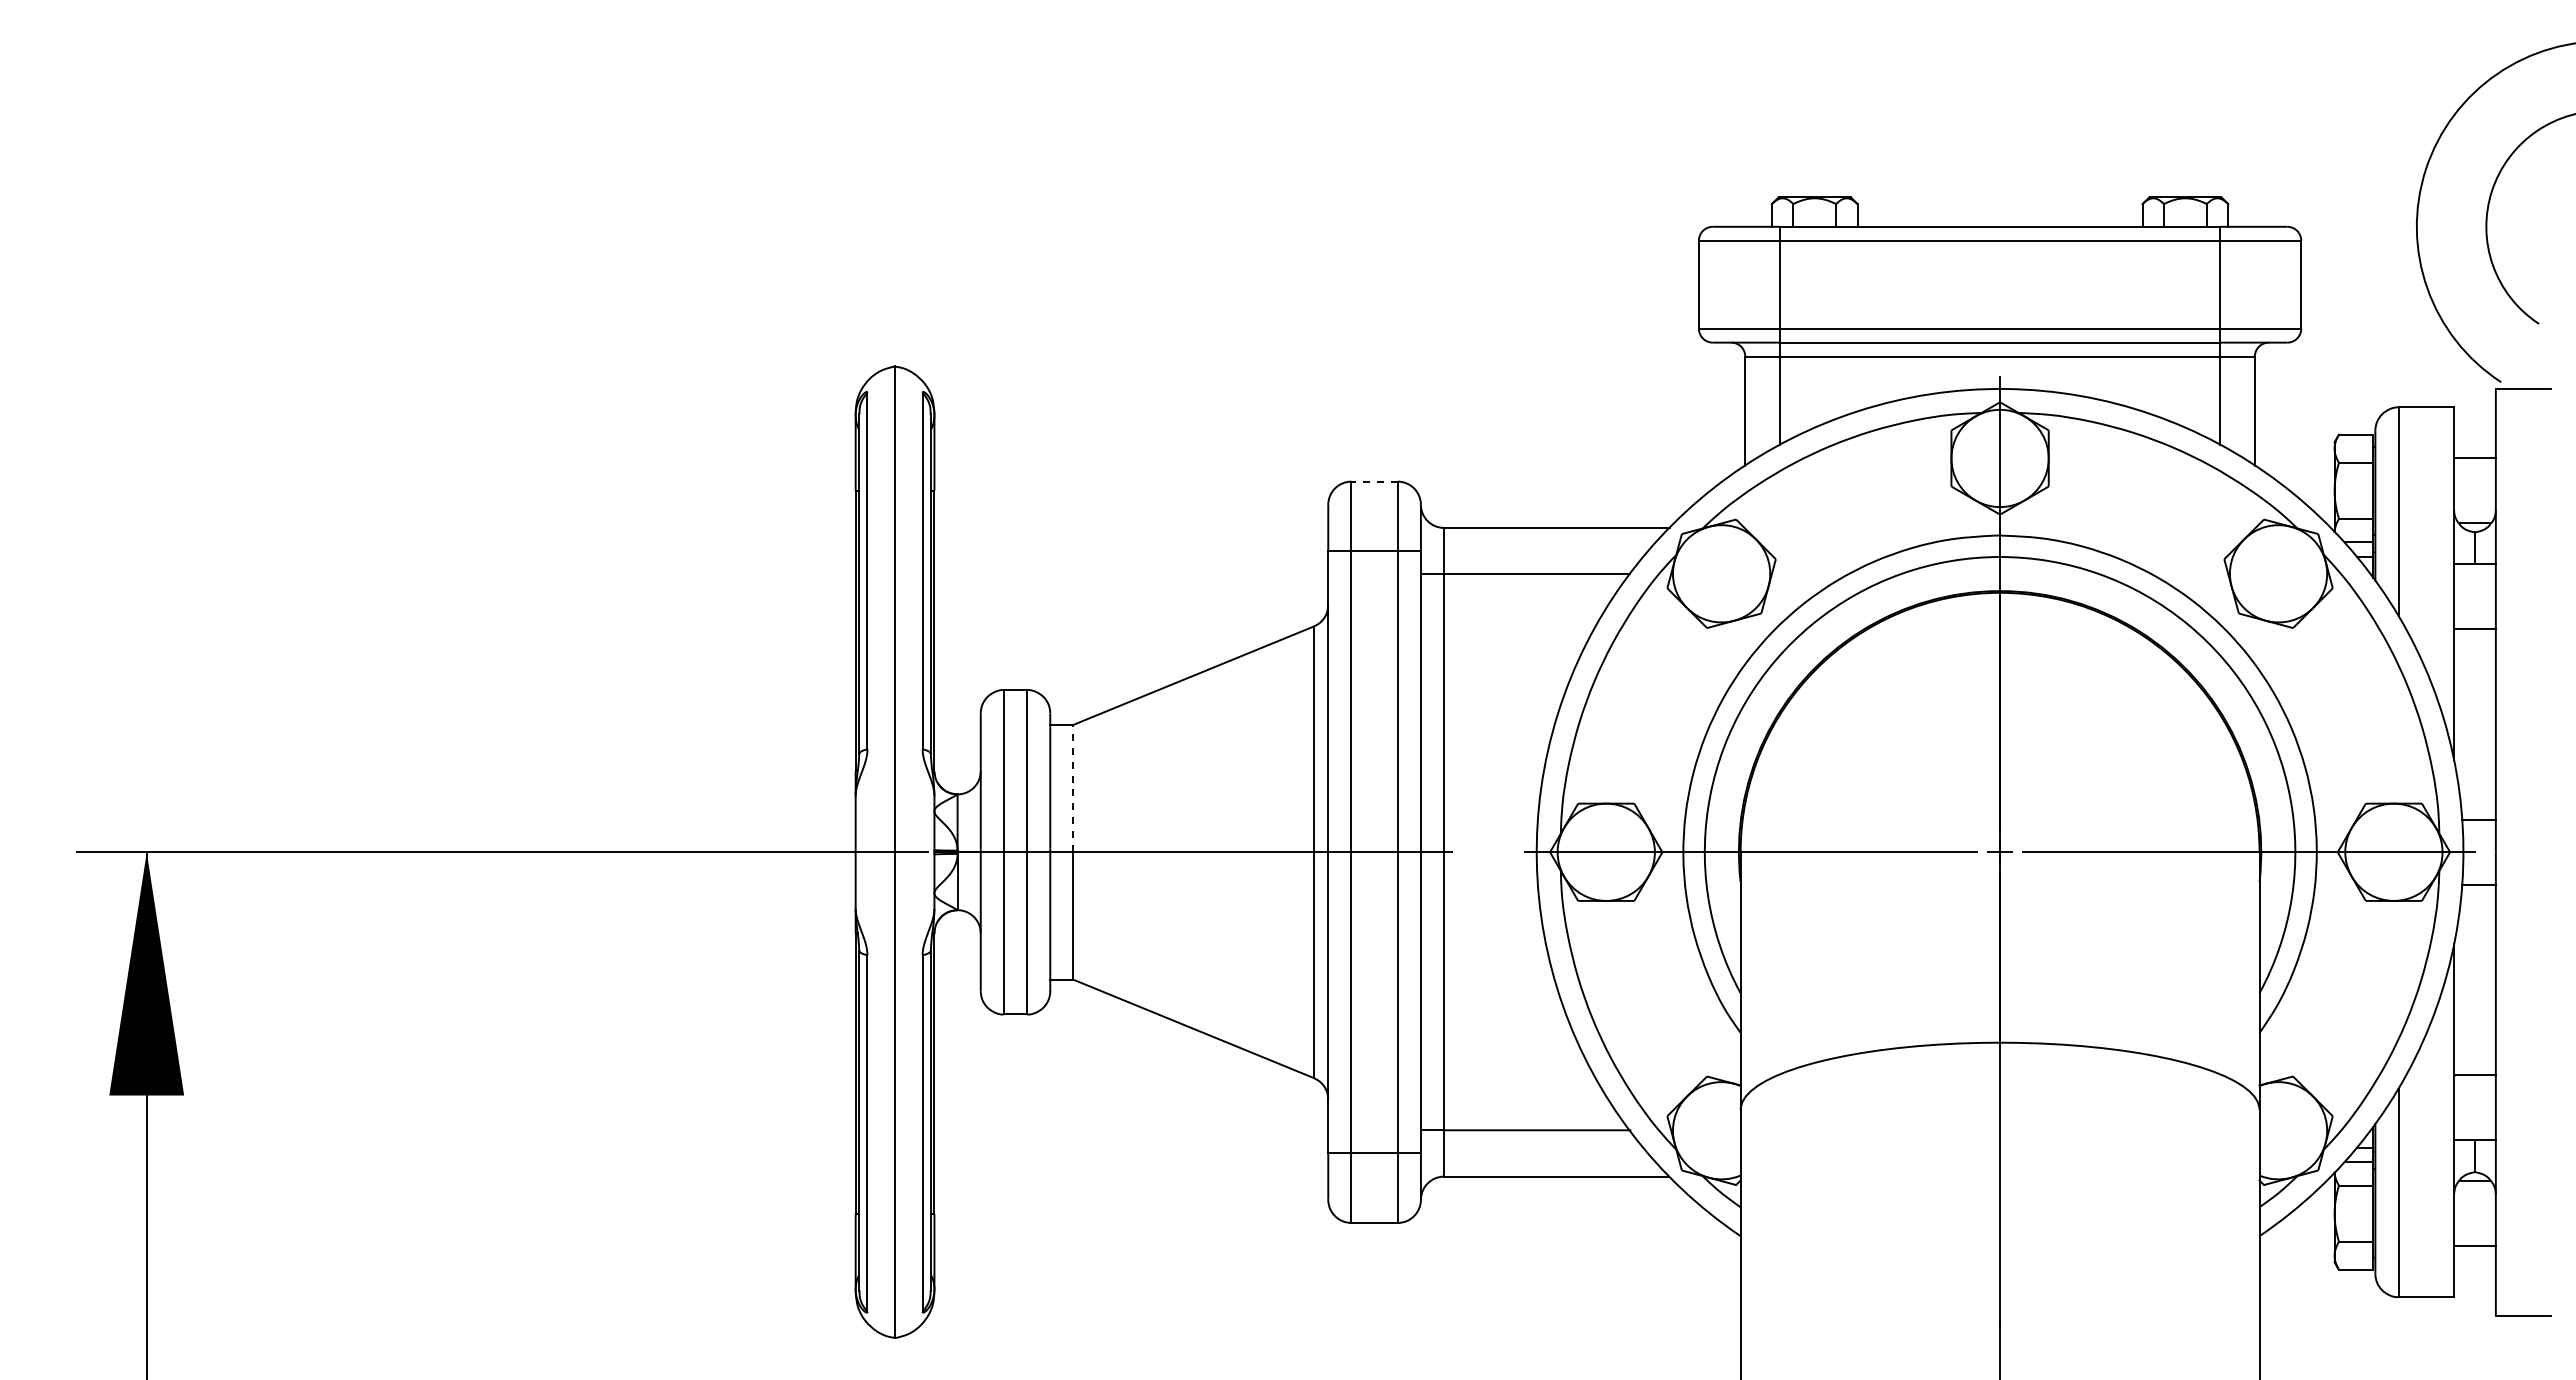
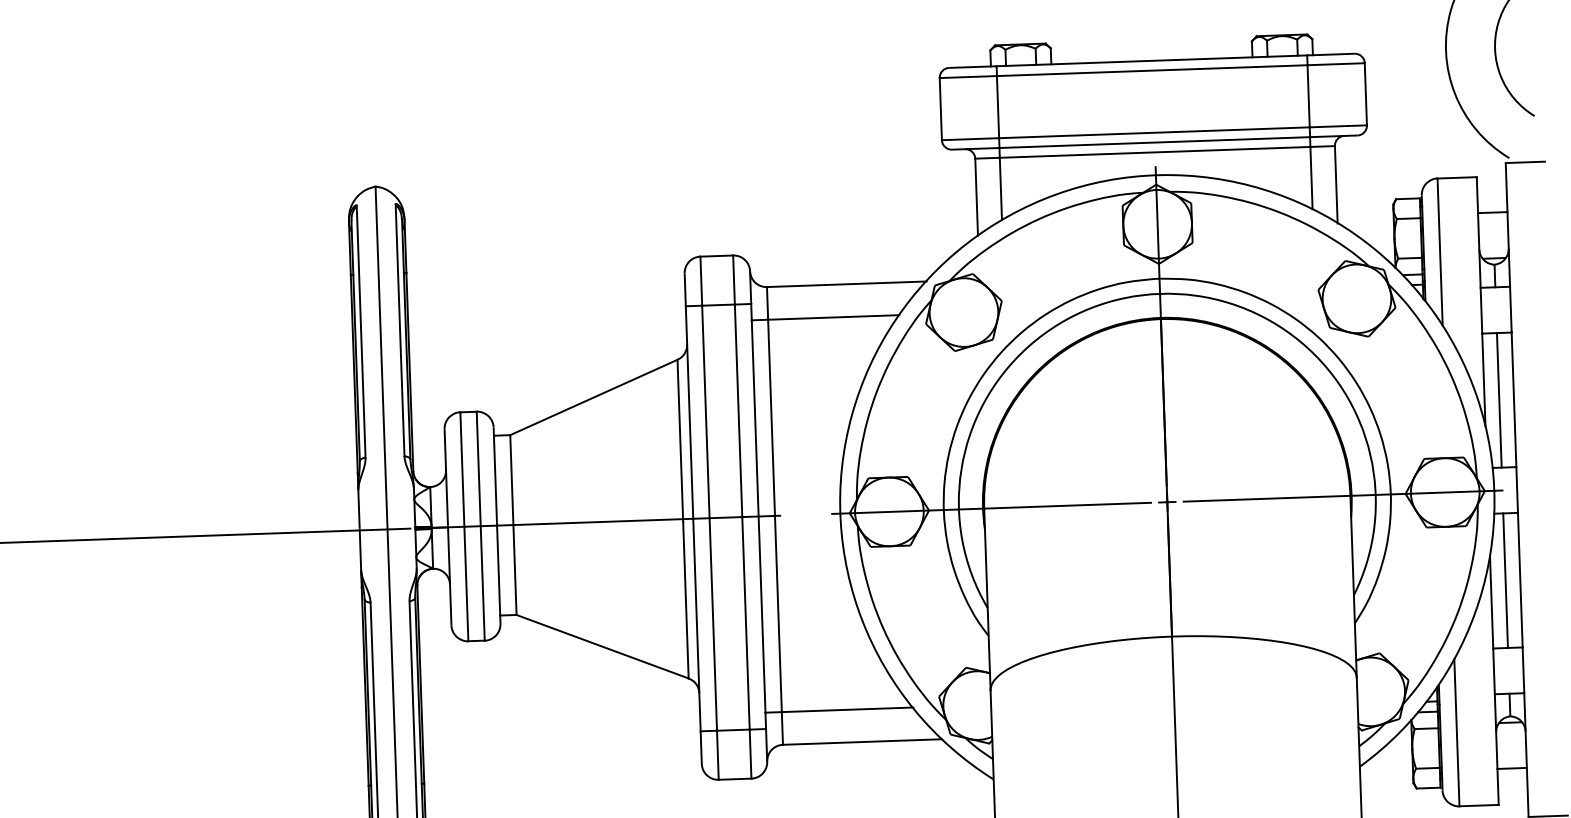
line: (1374, 481) -> (716, 255), dashed -> solid
line: (2474, 724) -> (1498, 400), added
line: (1073, 788) -> (511, 480), dashed -> solid
line: (2474, 979) -> (1505, 580), added

